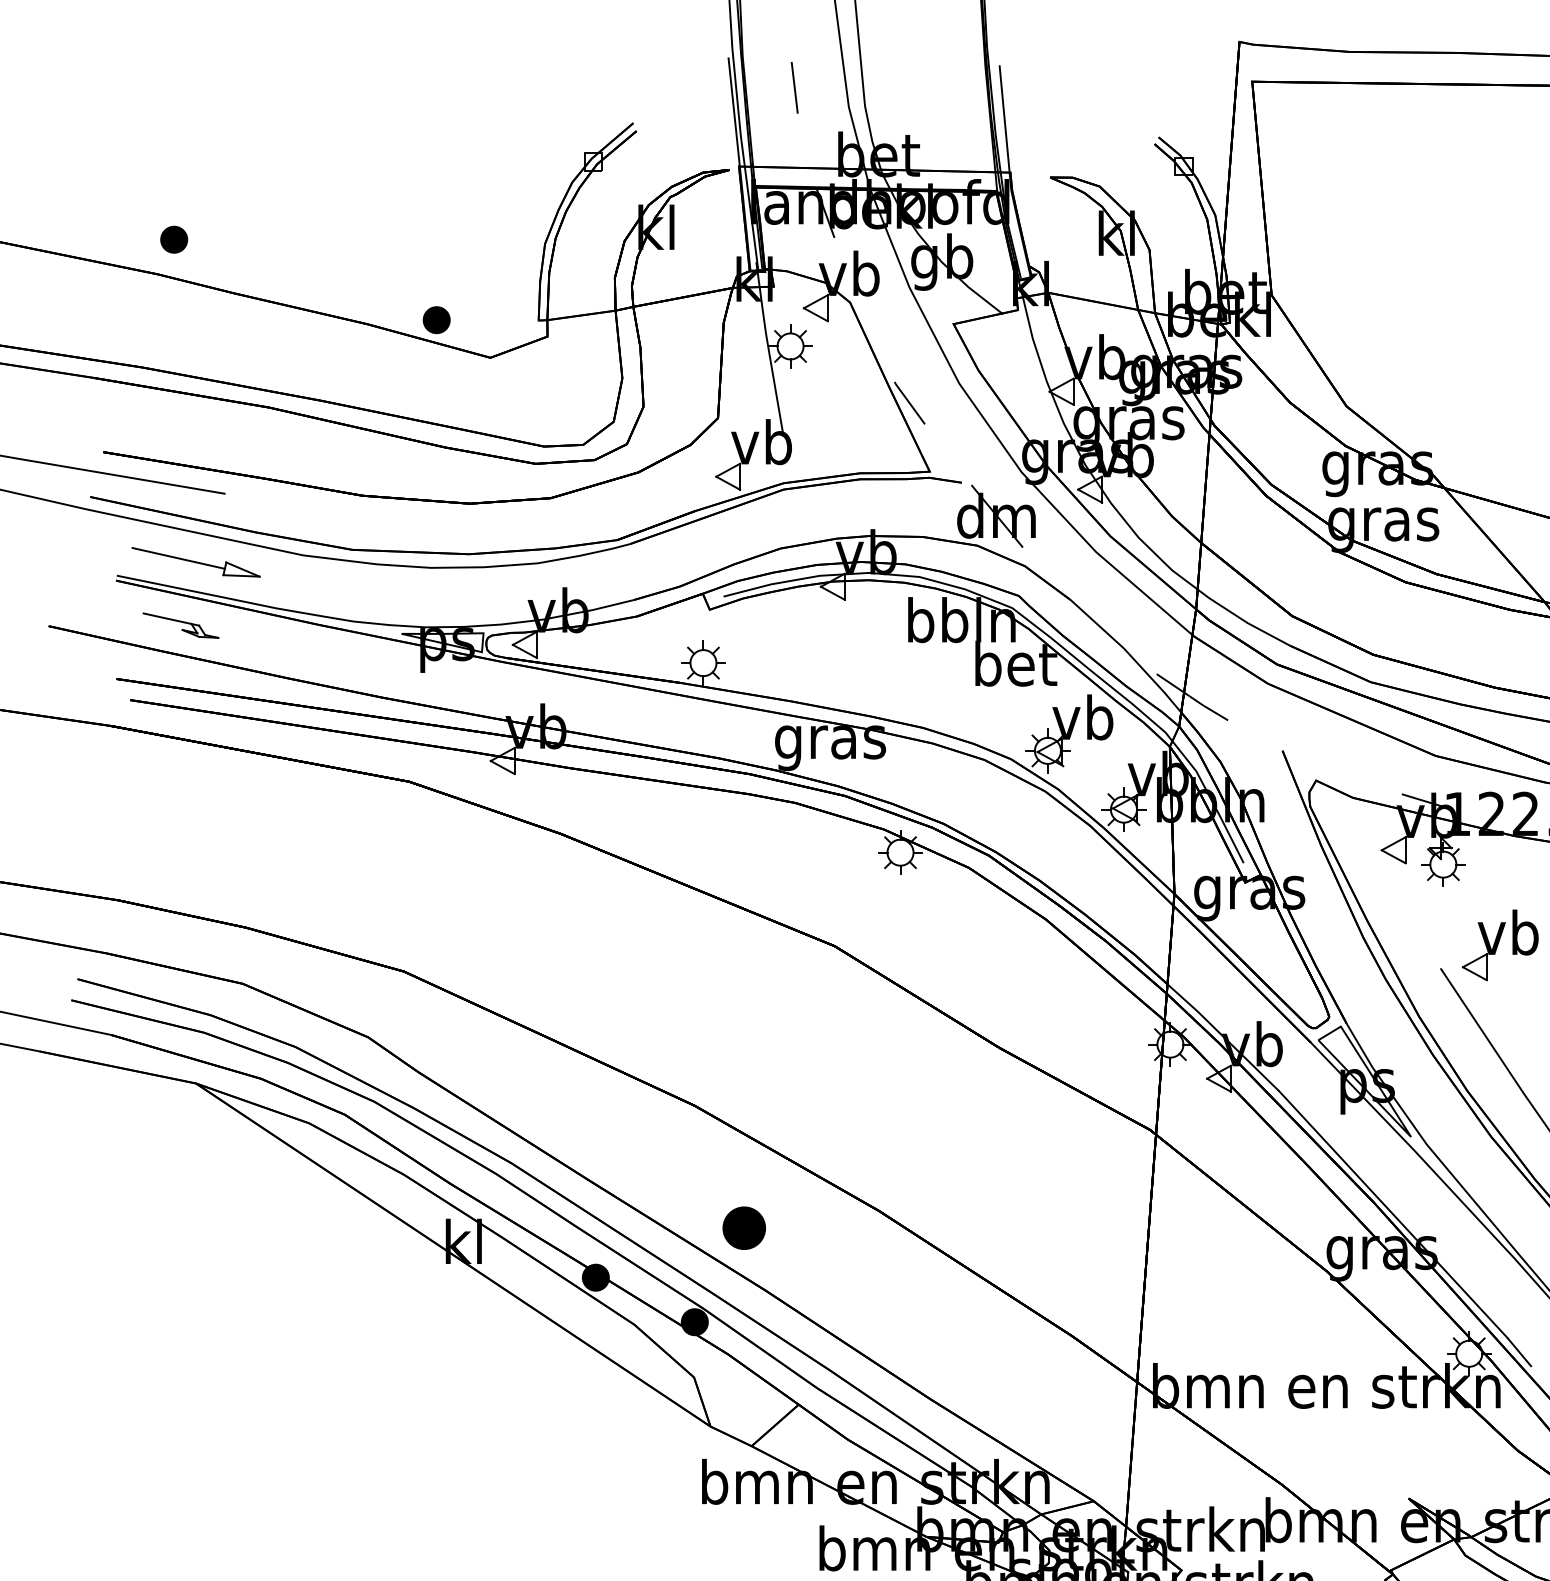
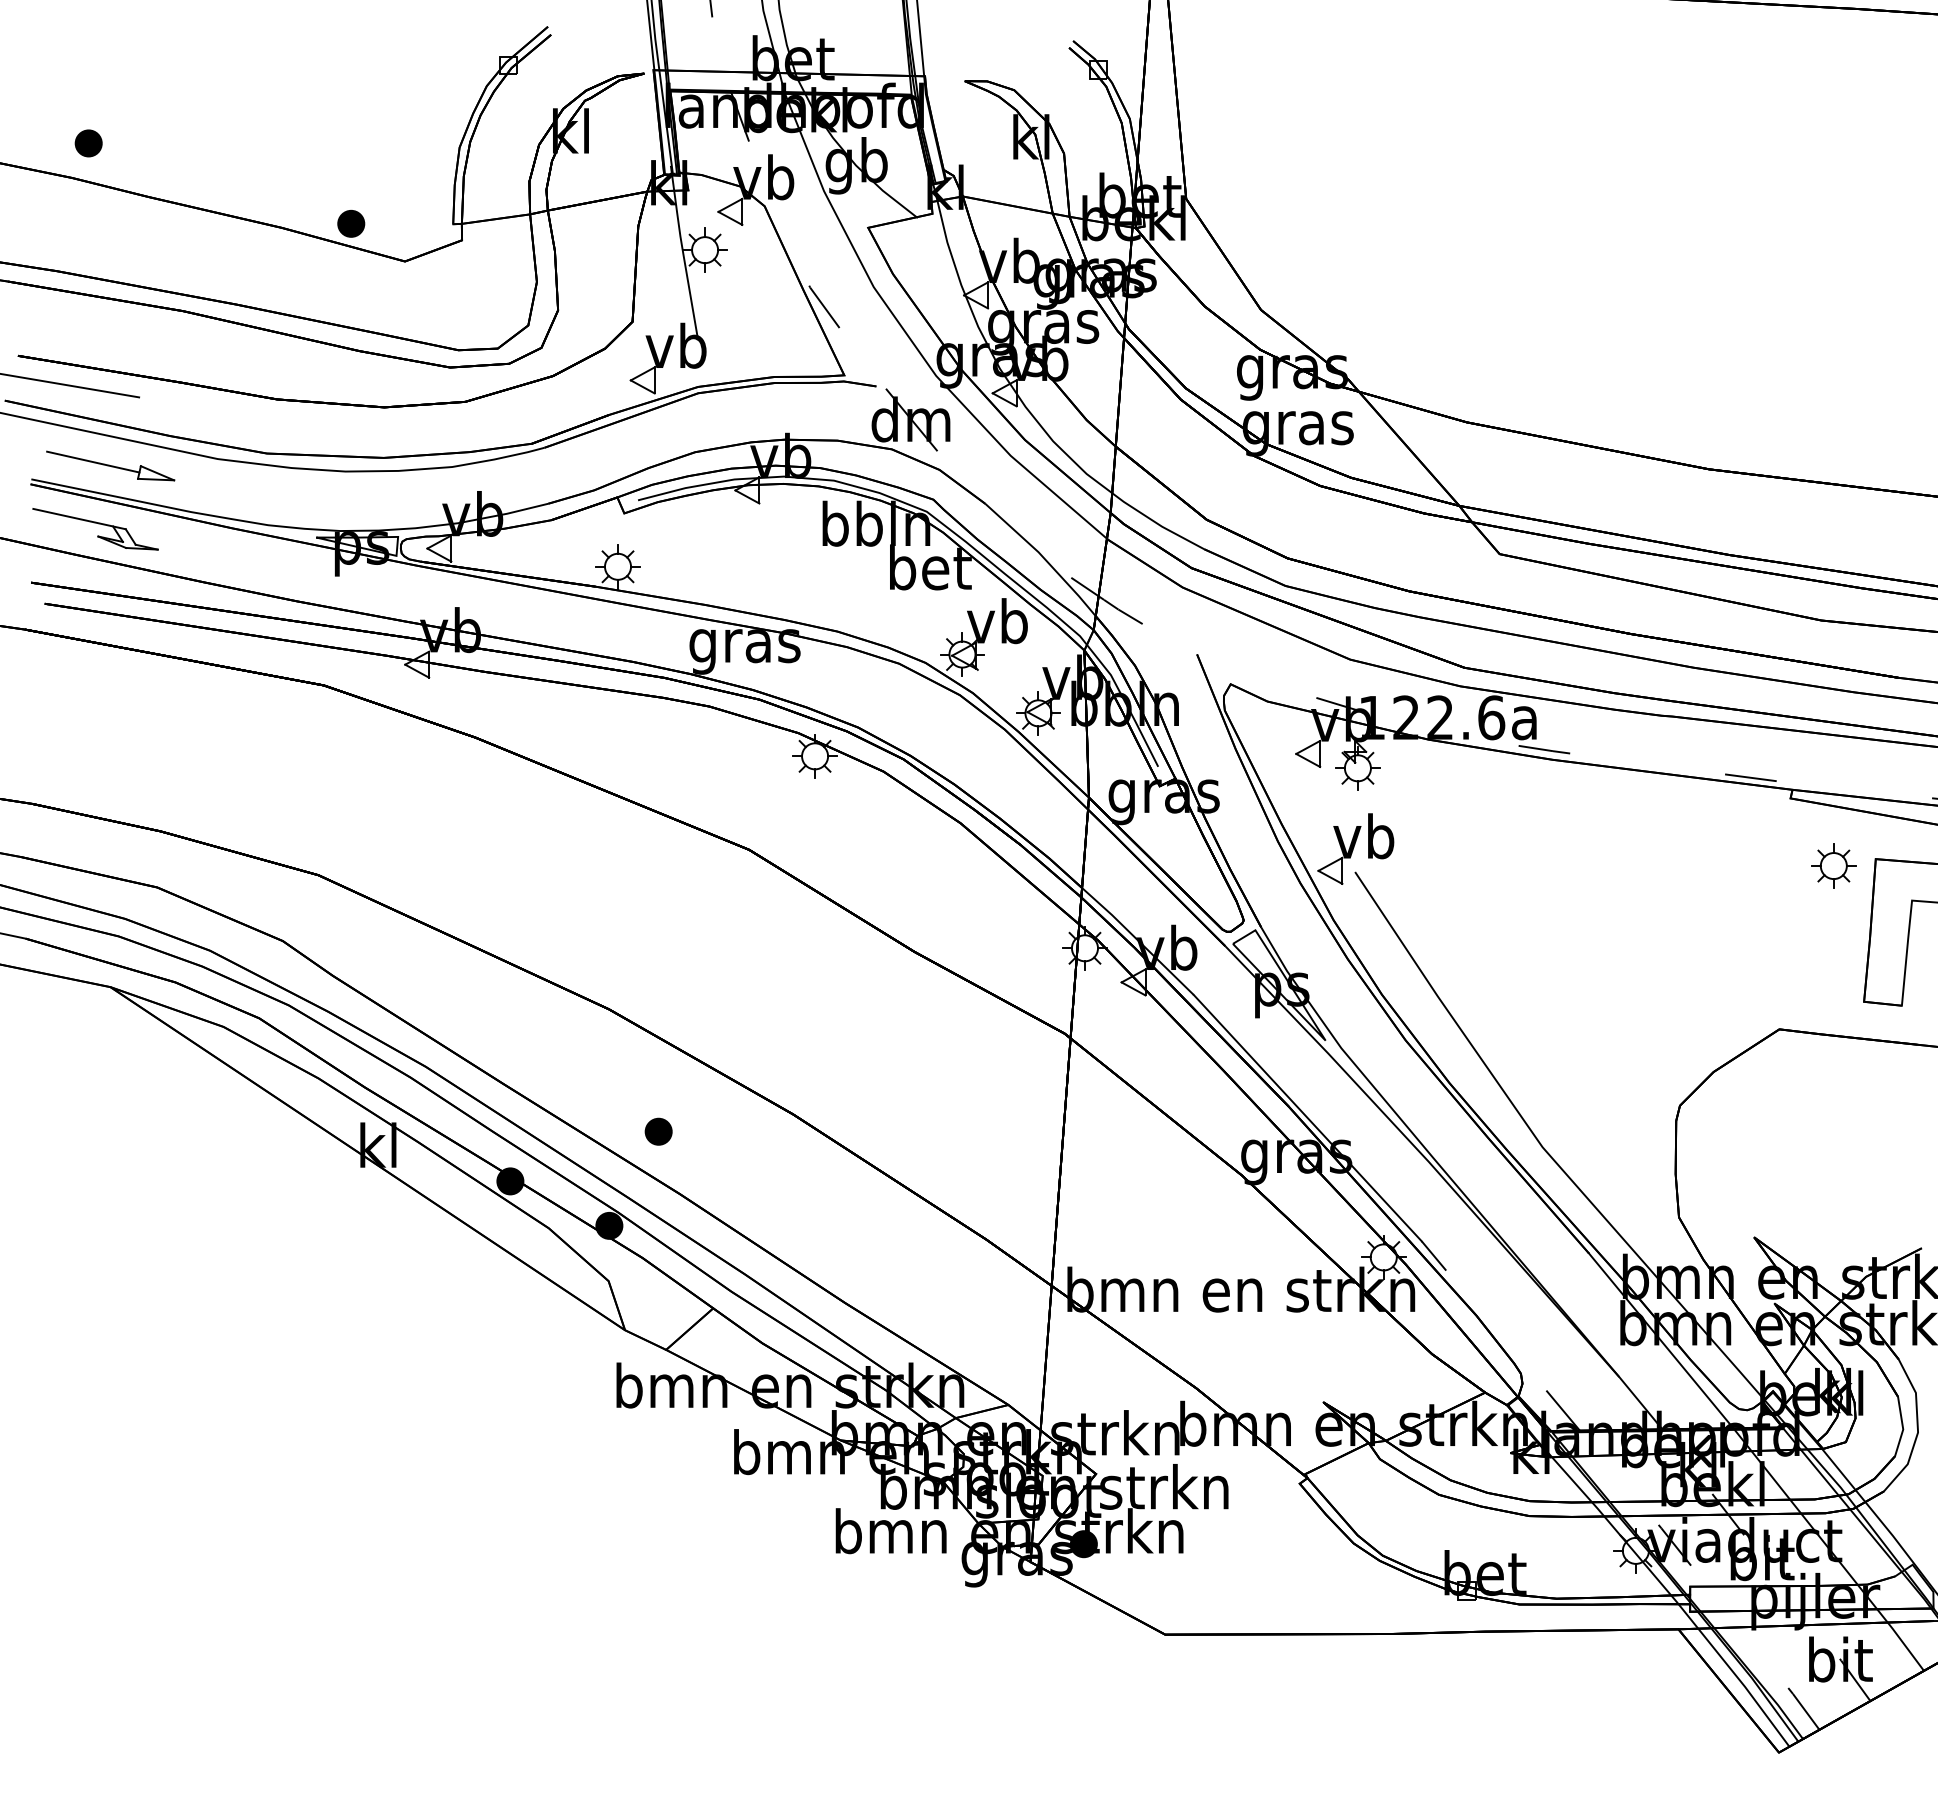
part: (180, 625) -> (95, 529), size x1.67
part: (1499, 944) -> (1355, 848), moved
part: (743, 1227) -> (658, 1131), size x0.62

